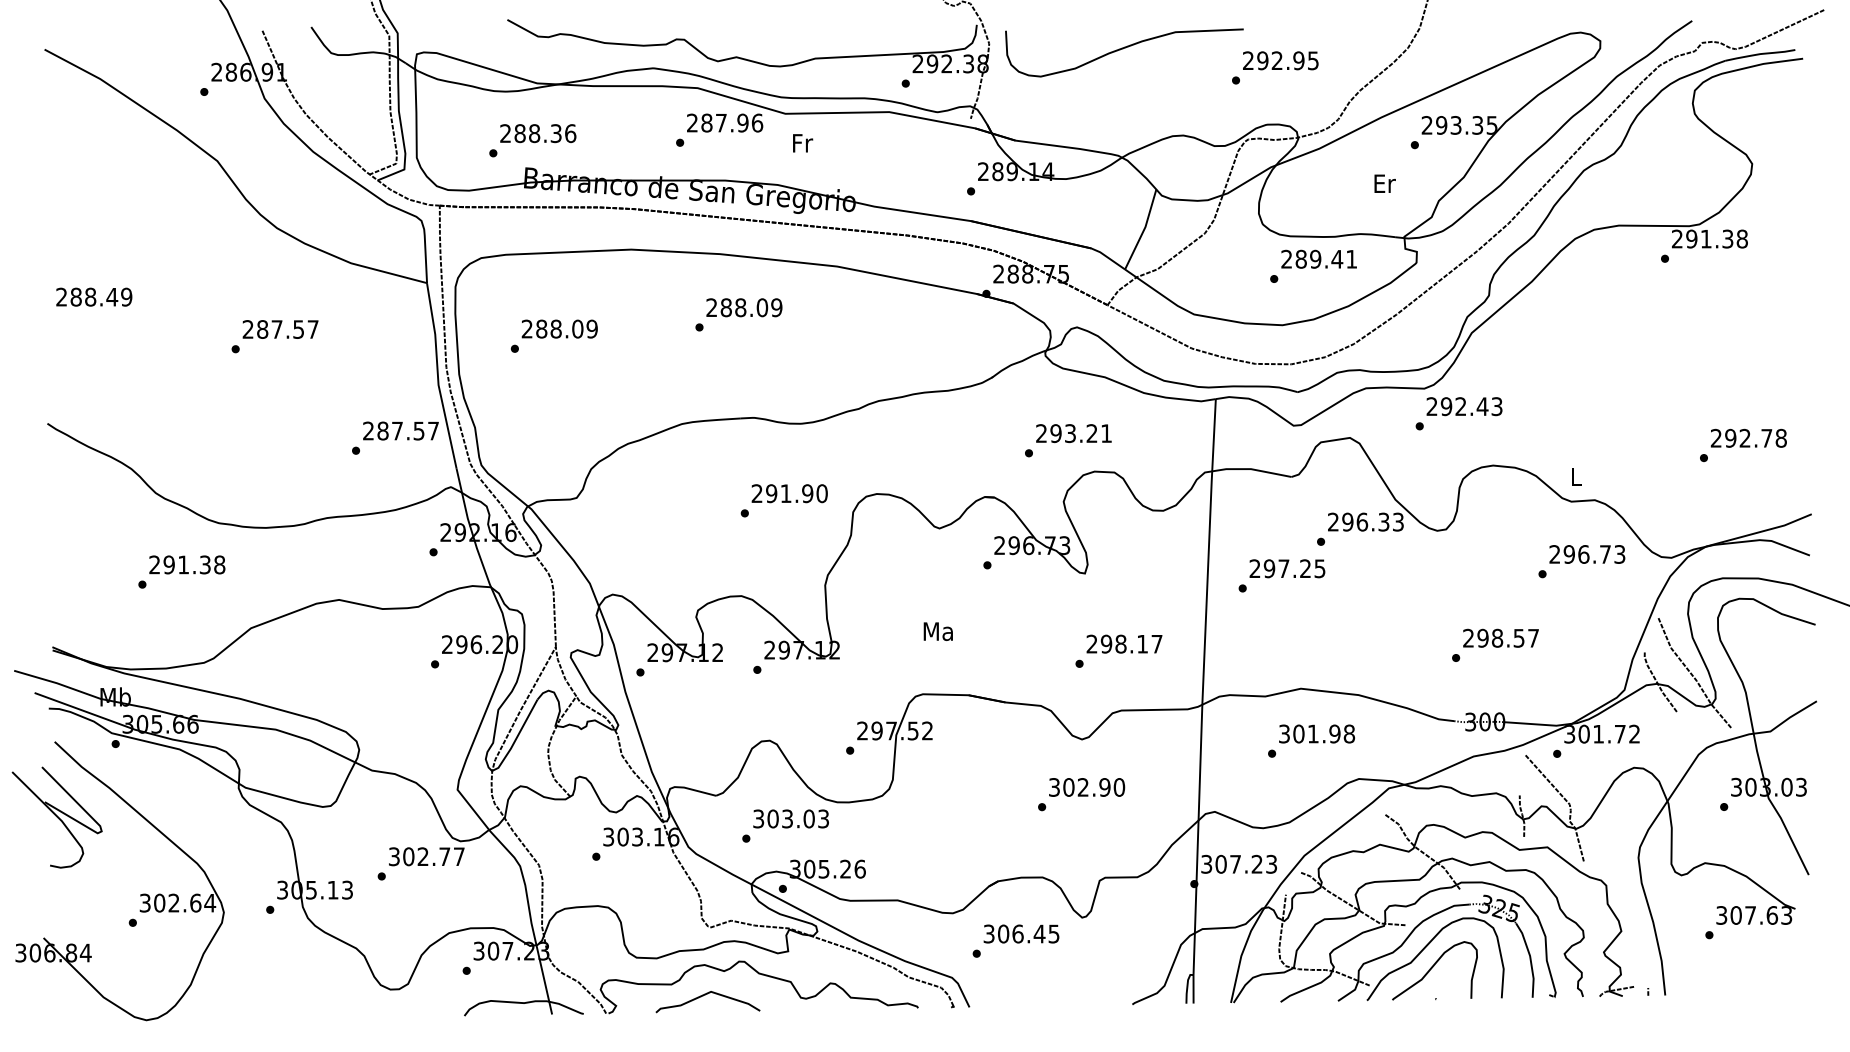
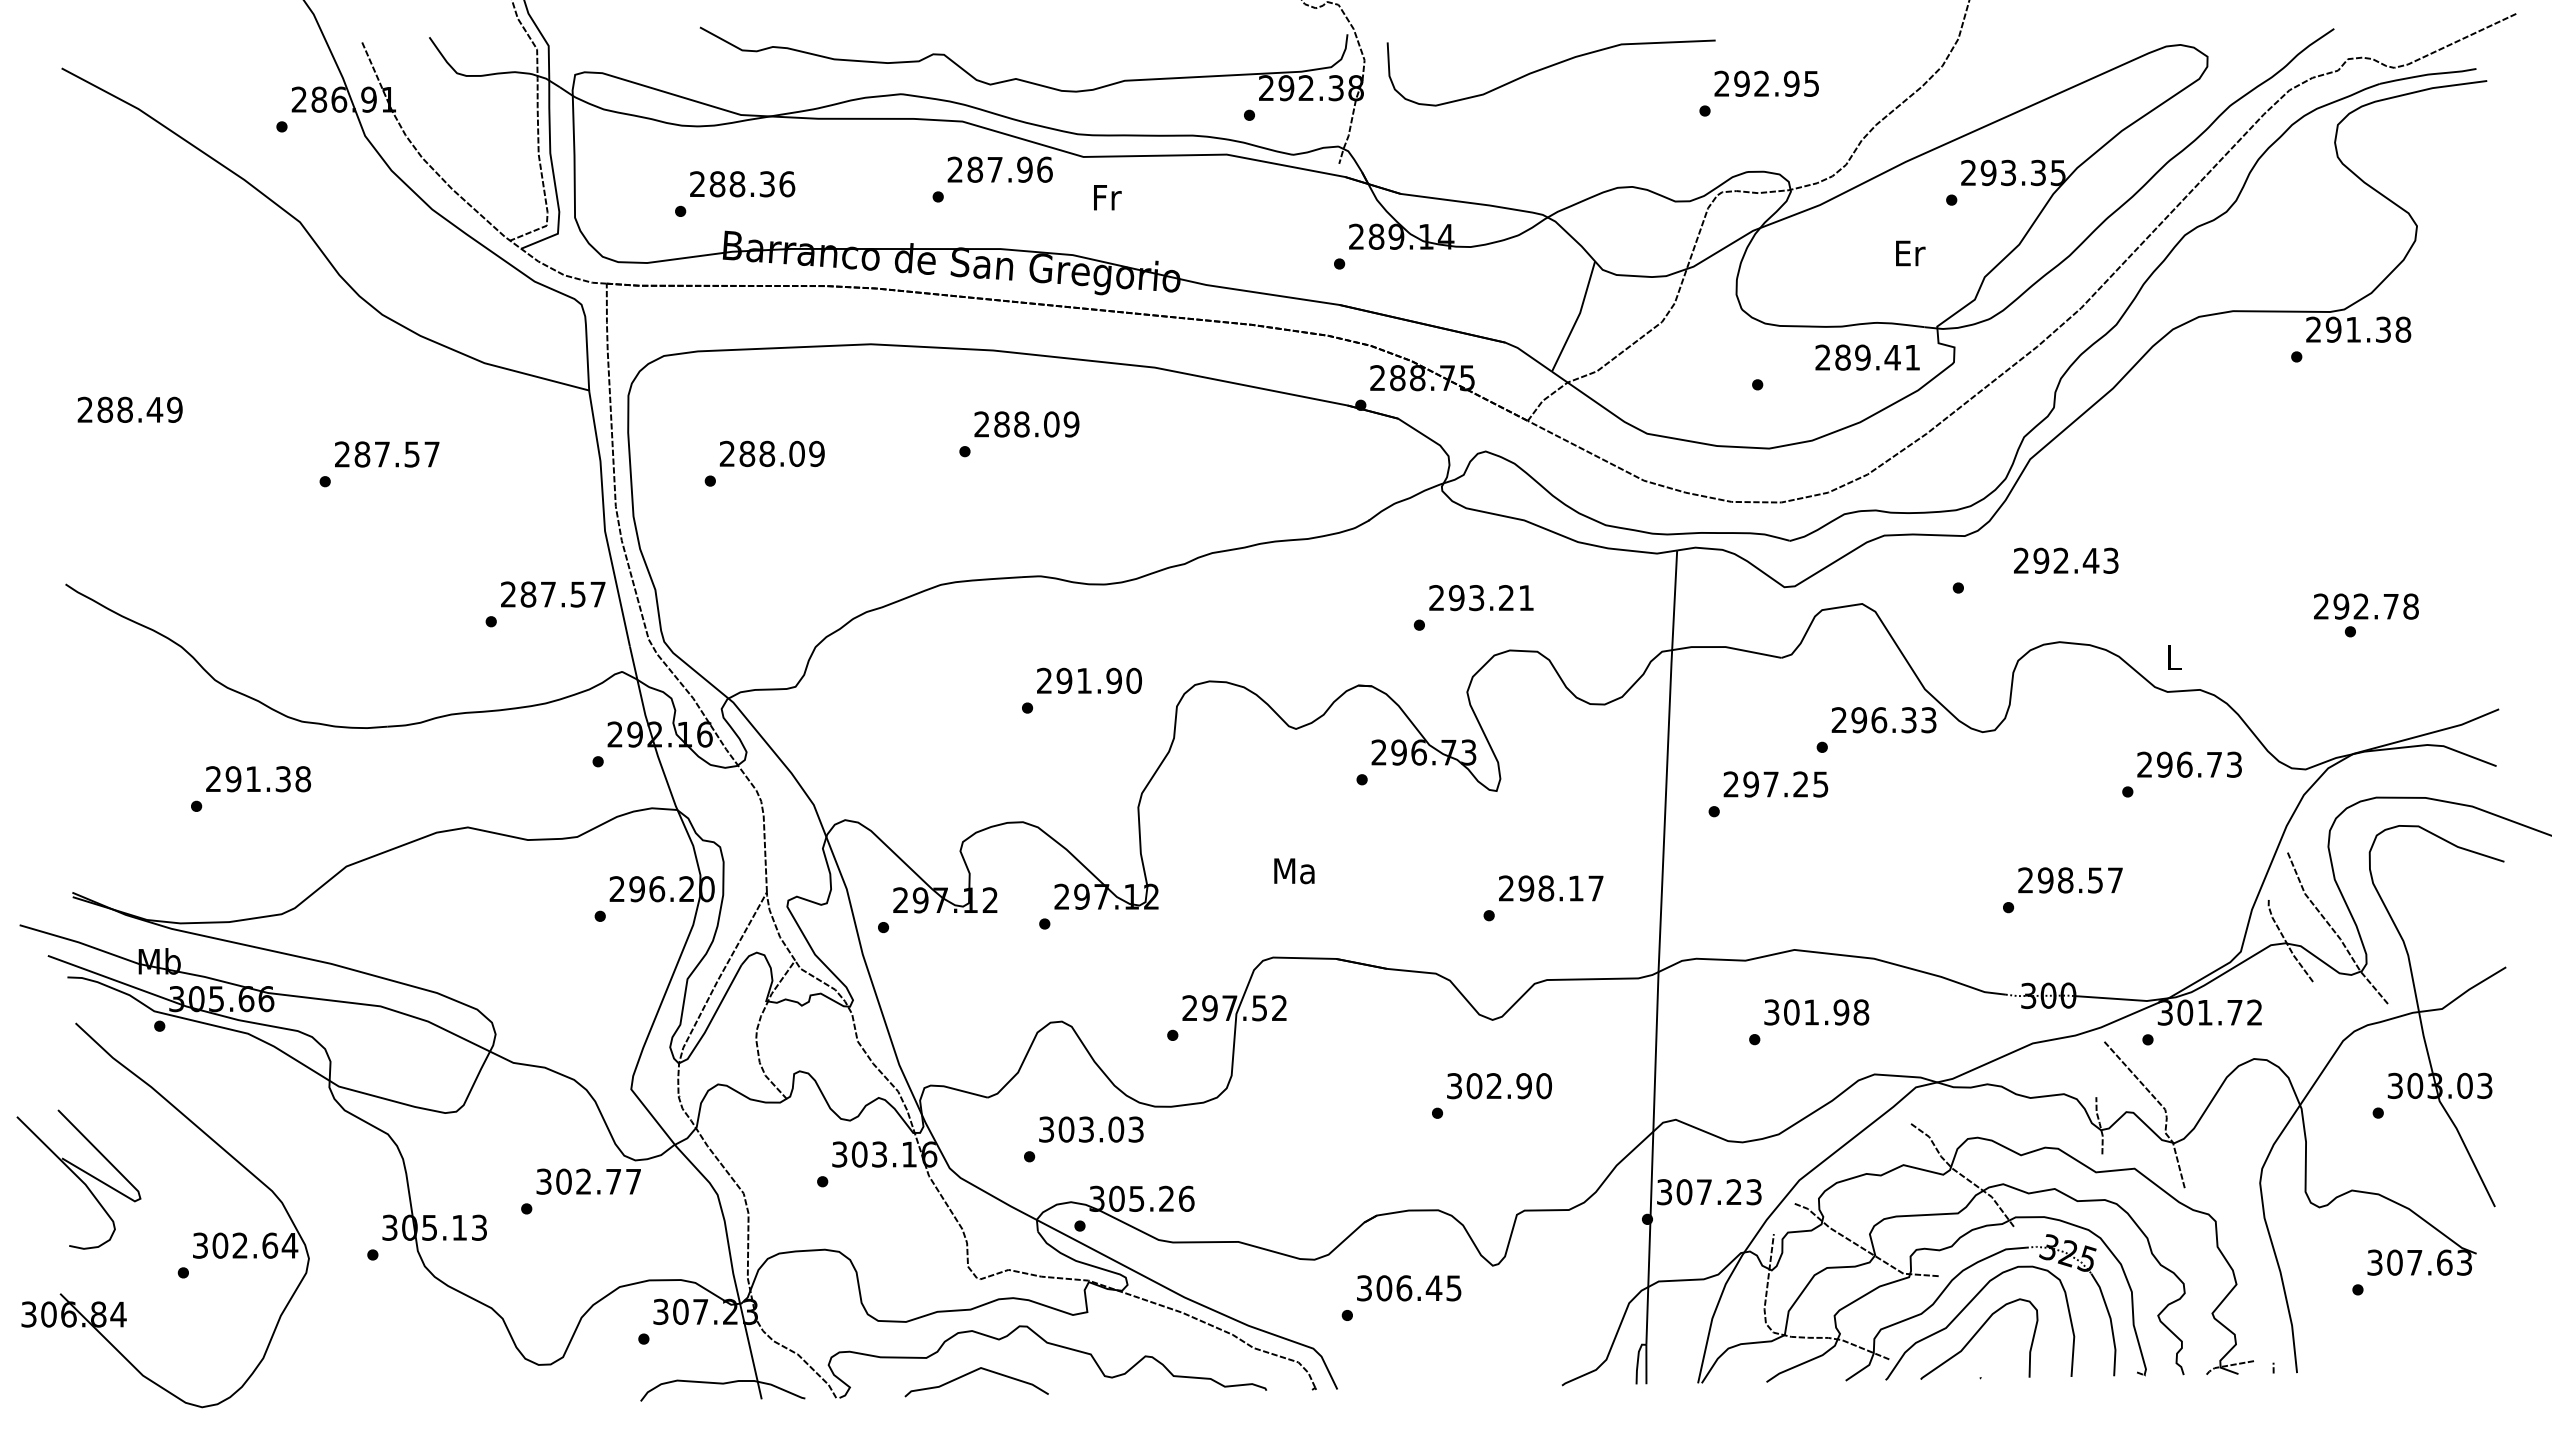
text: (1319, 259) -> (1867, 357), moved
text: (1464, 406) -> (2066, 560), moved
text: (1748, 438) -> (2366, 606), moved
part: (56, 817) -> (78, 1179), moved

